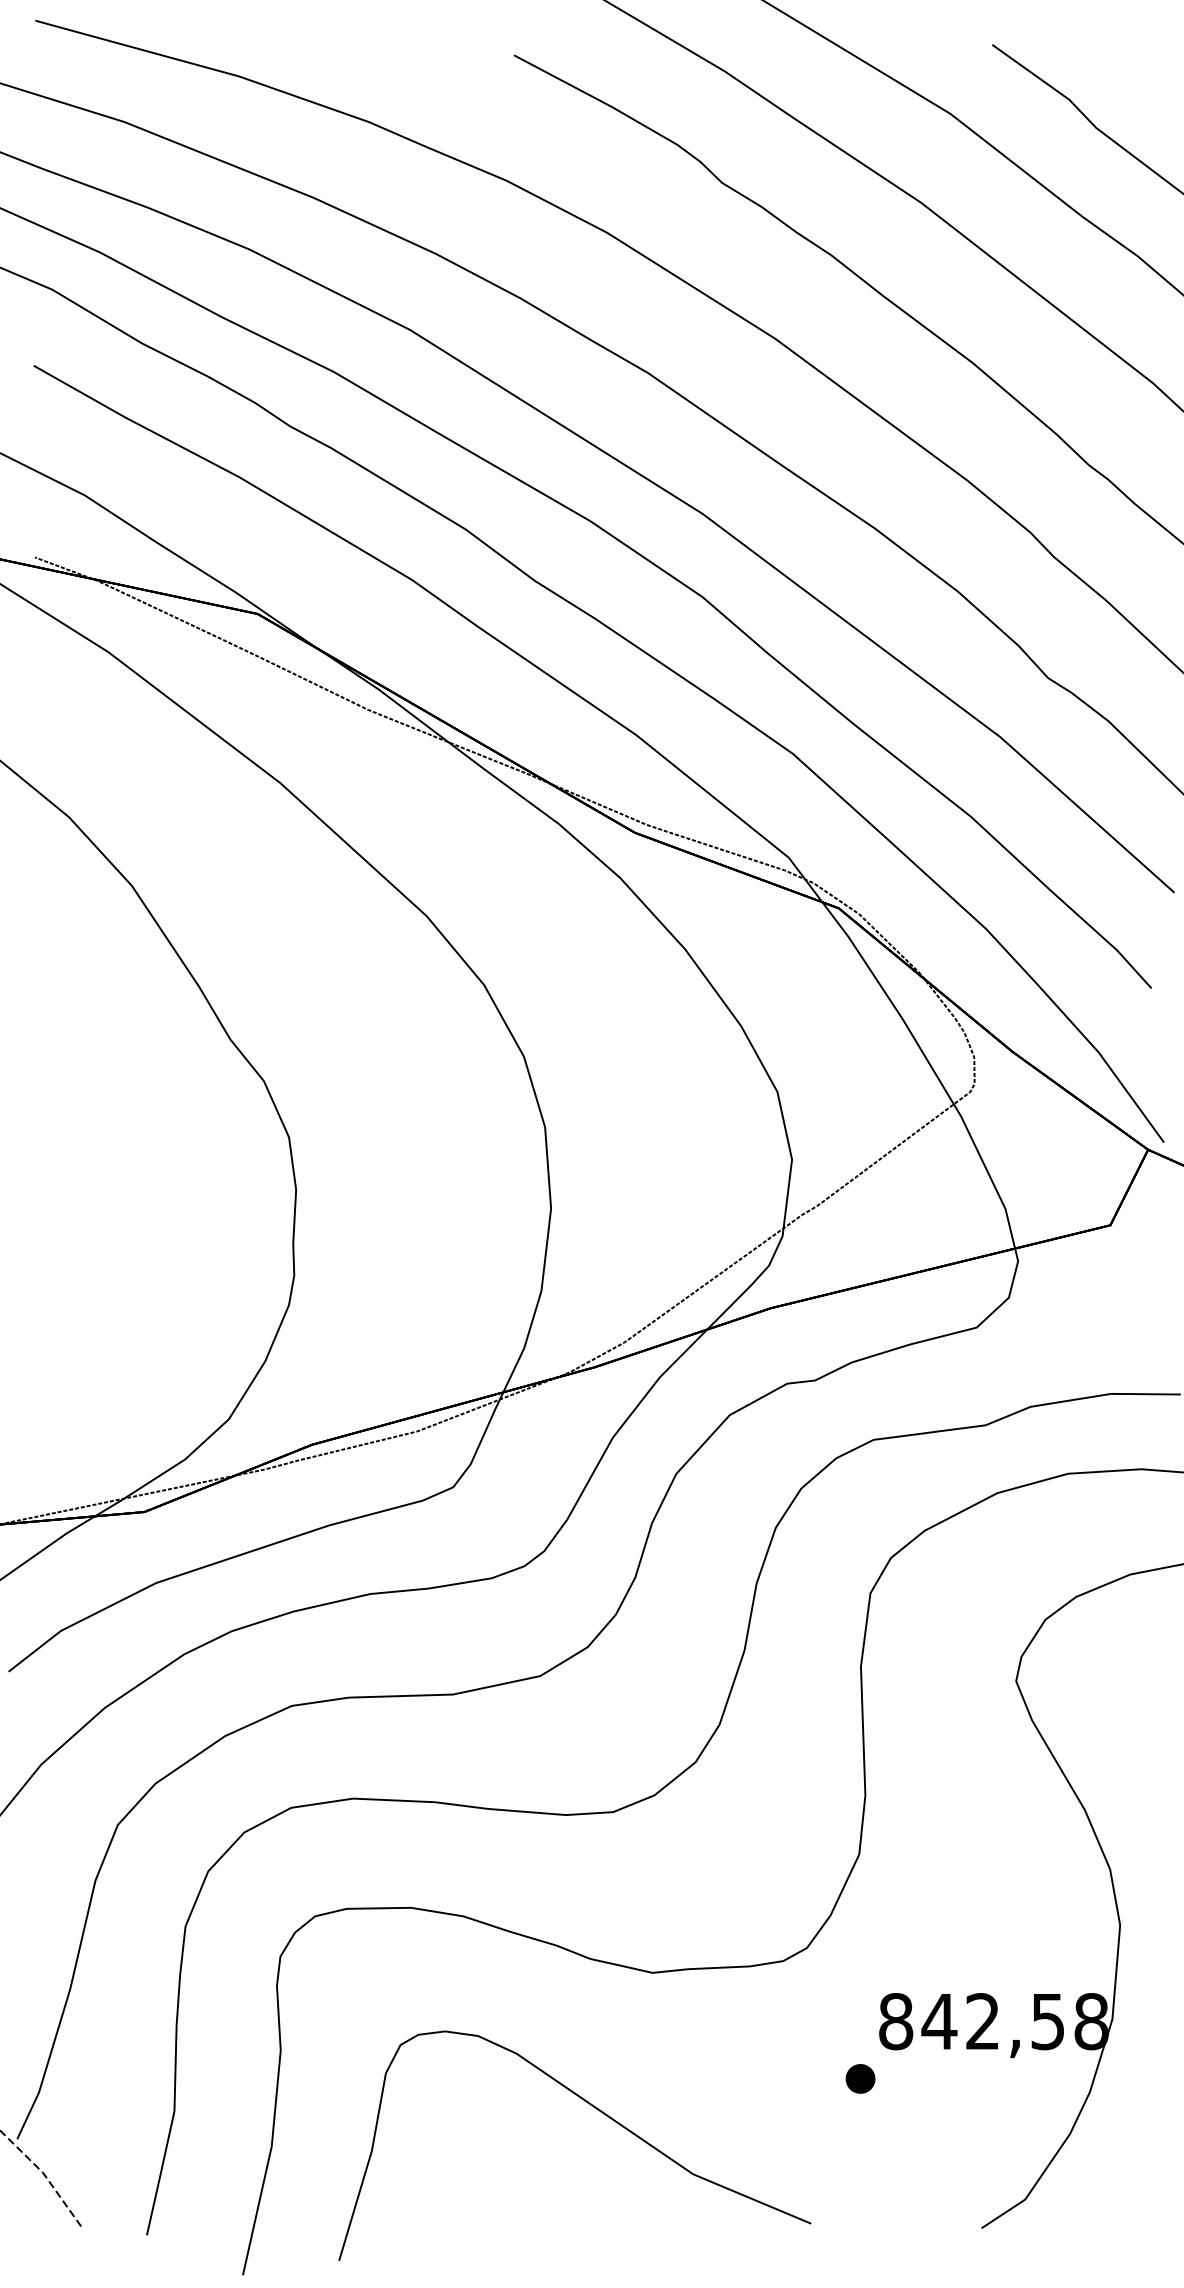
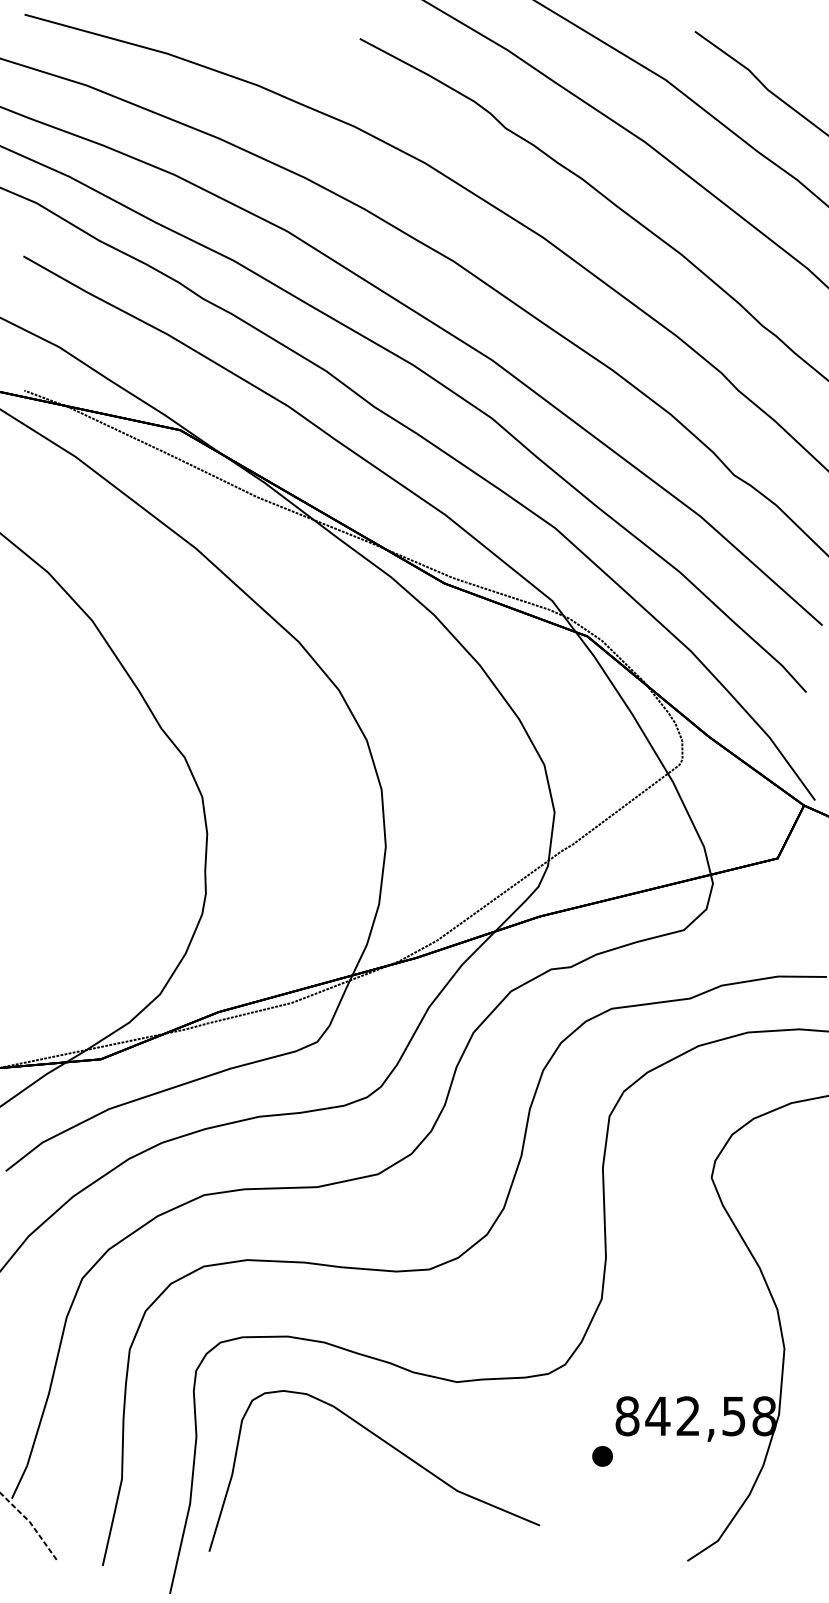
curve: (597, 2110) -> (390, 1446), moved

